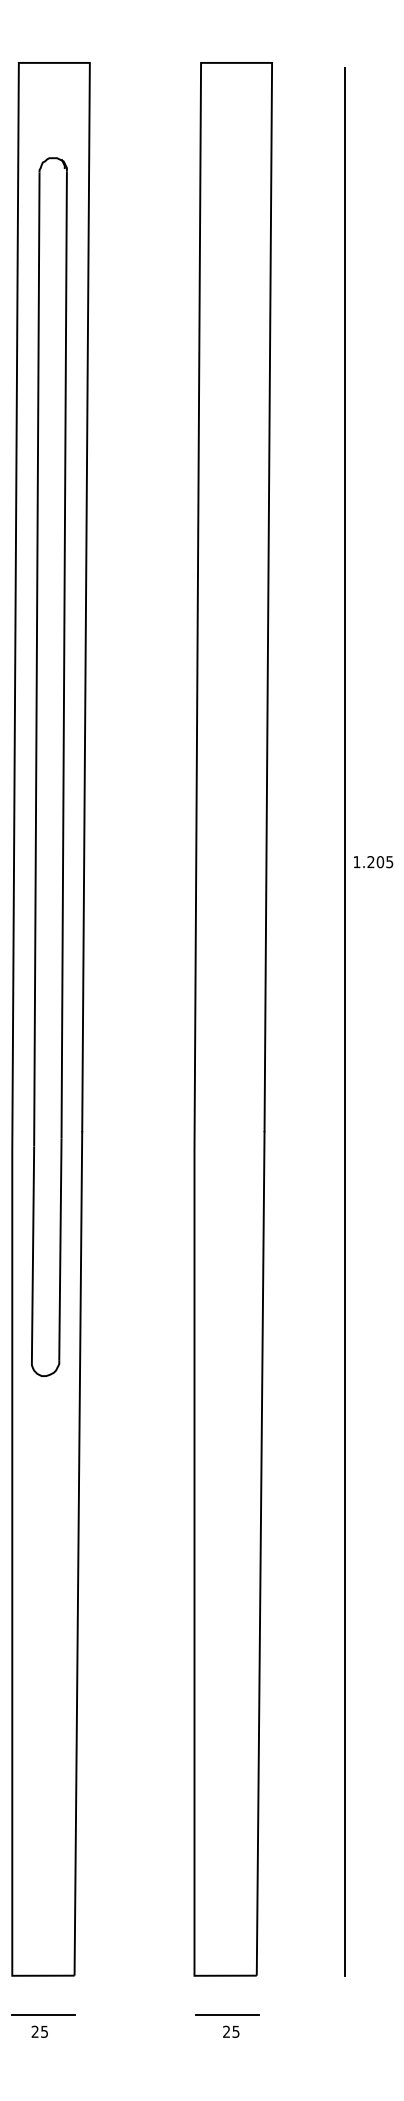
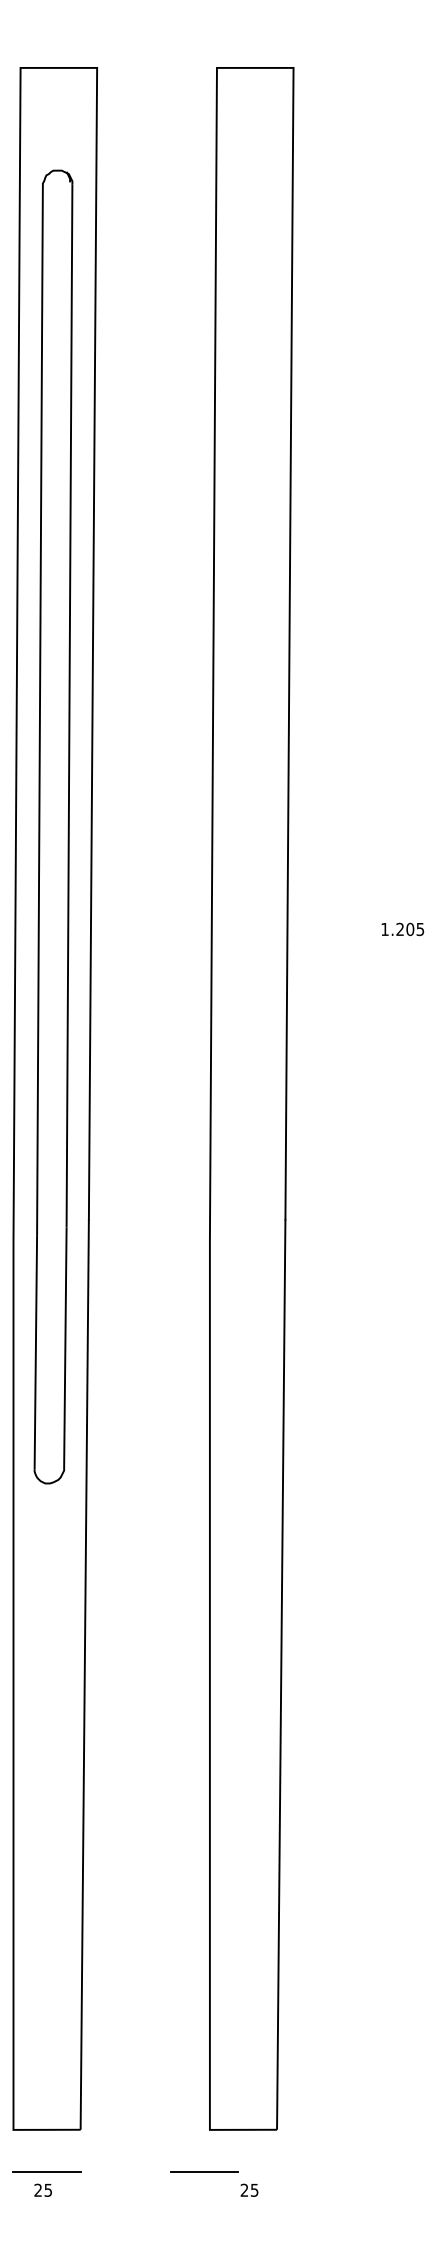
line: (345, 1021) -> (372, 1101), removed
line: (227, 2014) -> (204, 2171), moved

